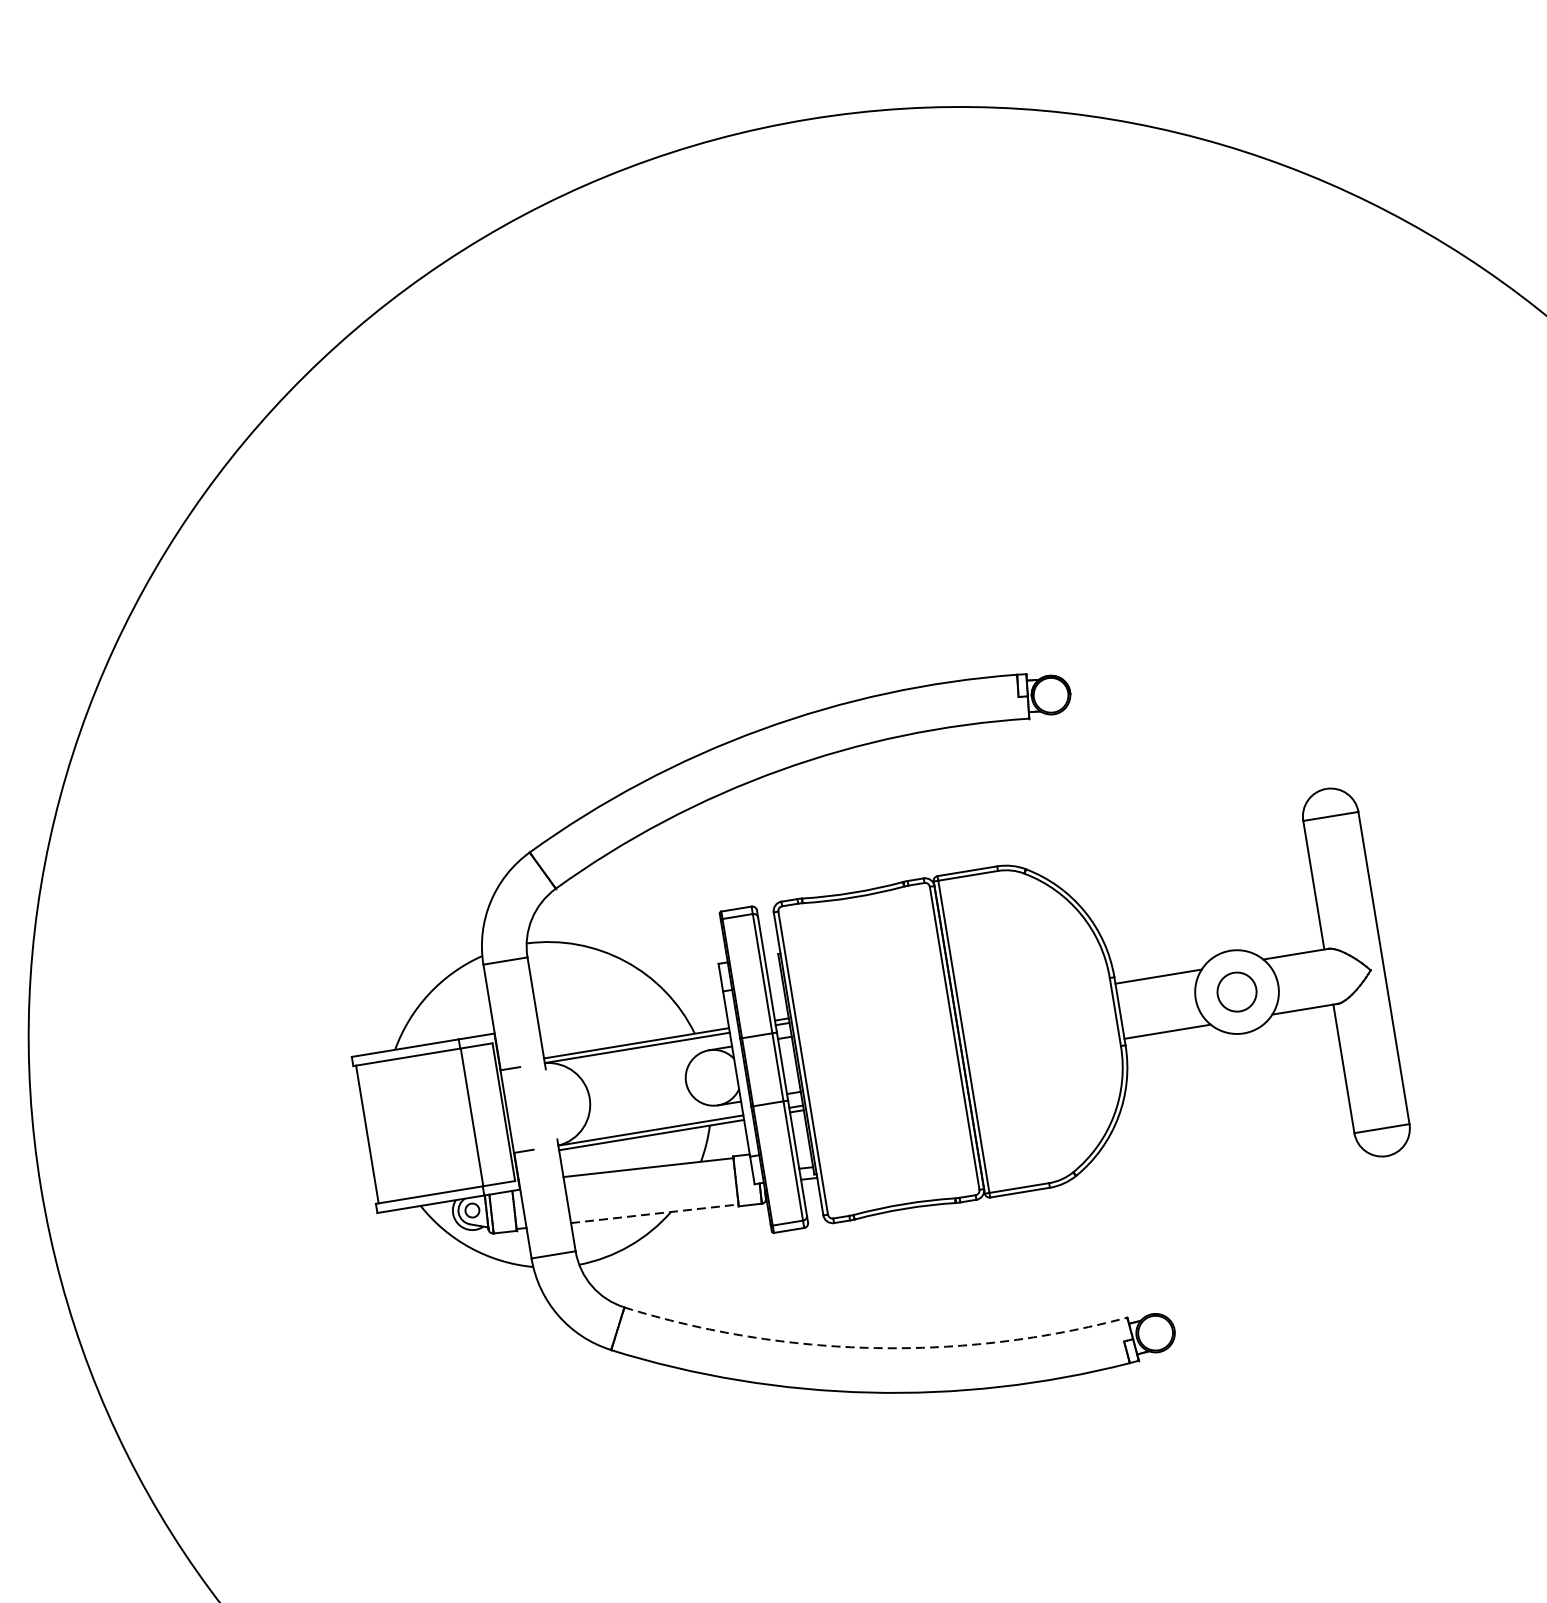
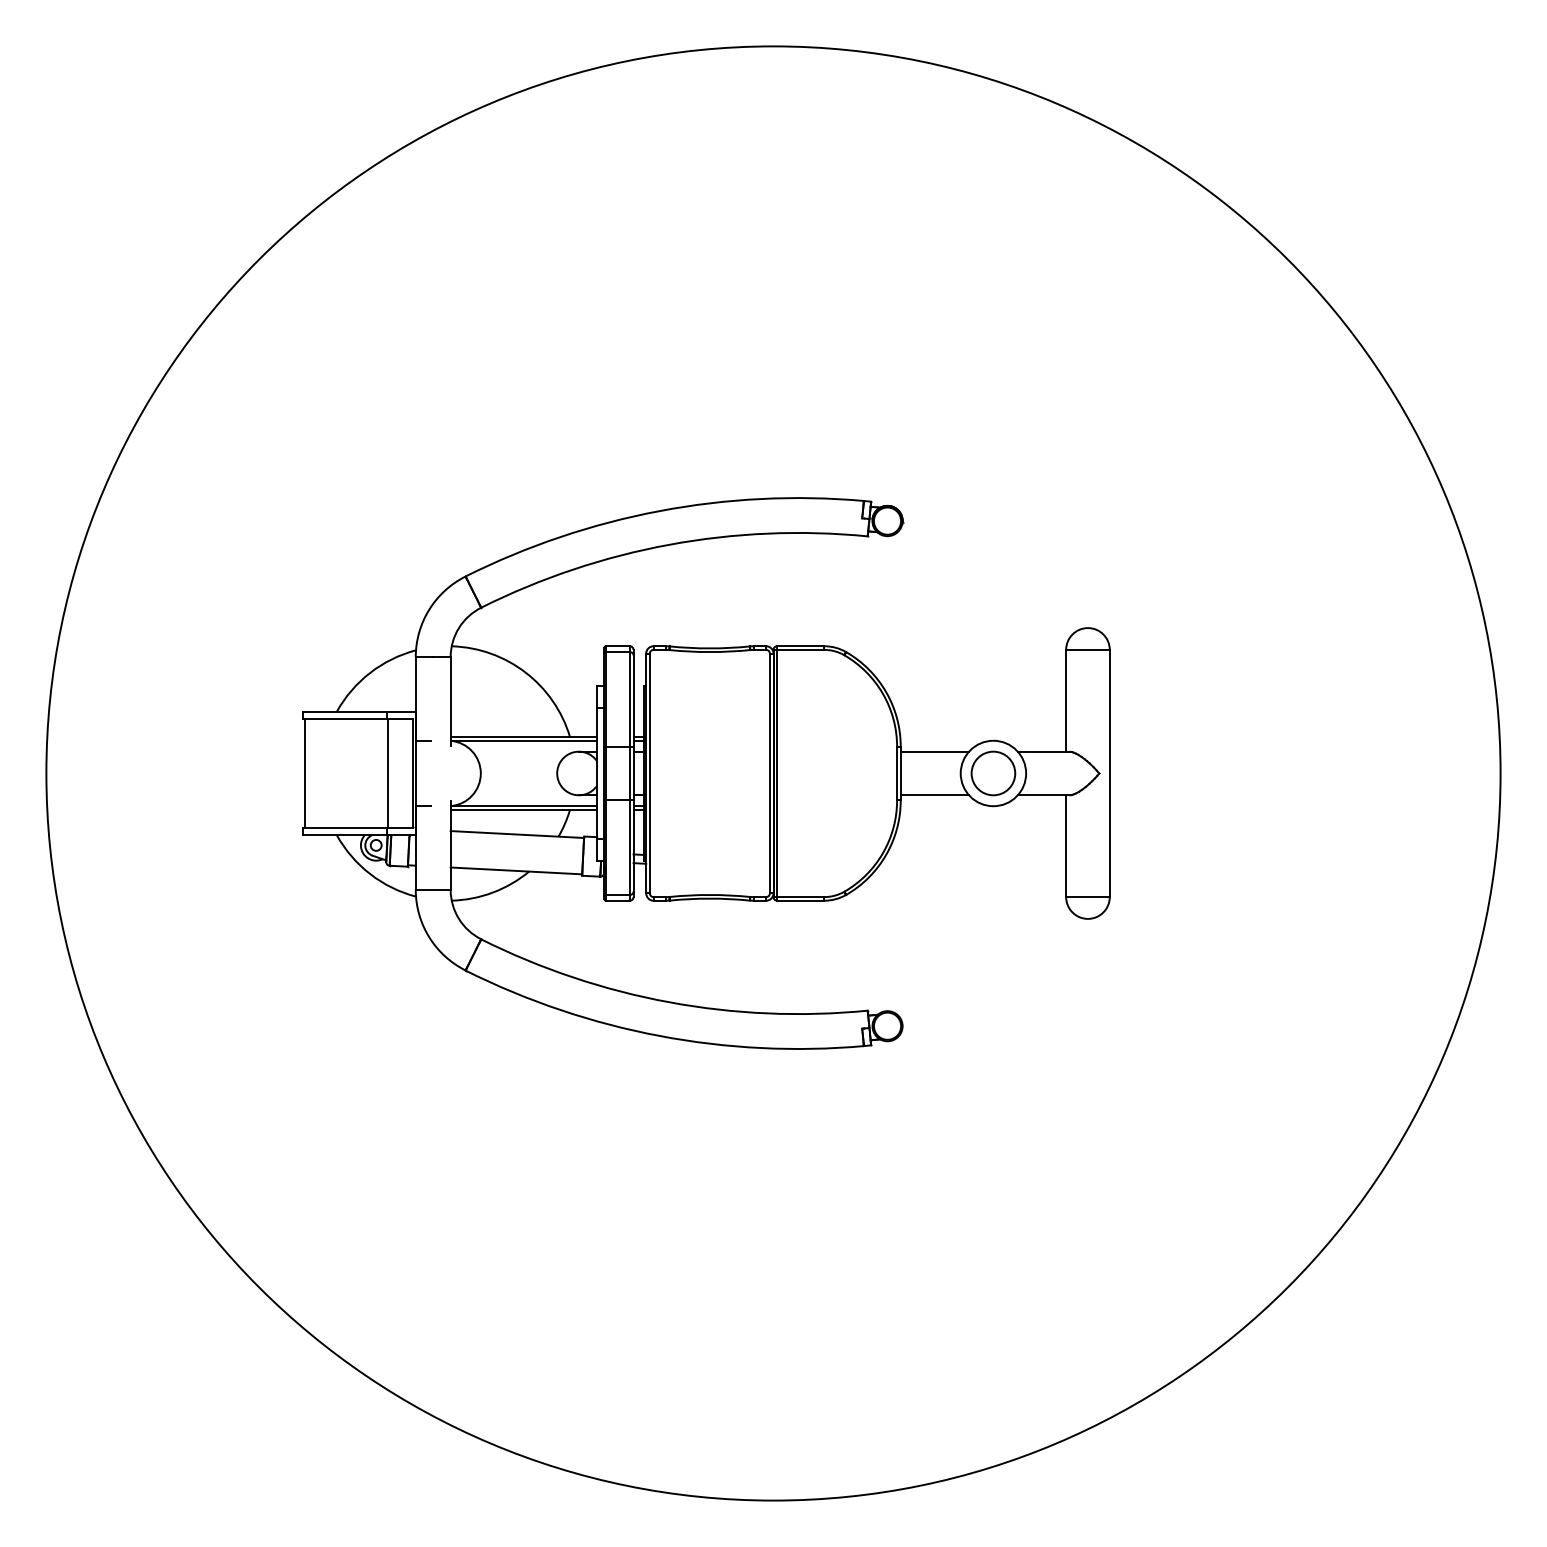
circle: (1237, 992) -> (993, 773), size x1.43
line: (654, 1213) -> (516, 870), dashed -> solid
arc: (875, 1348) -> (669, 1002), dashed -> solid

